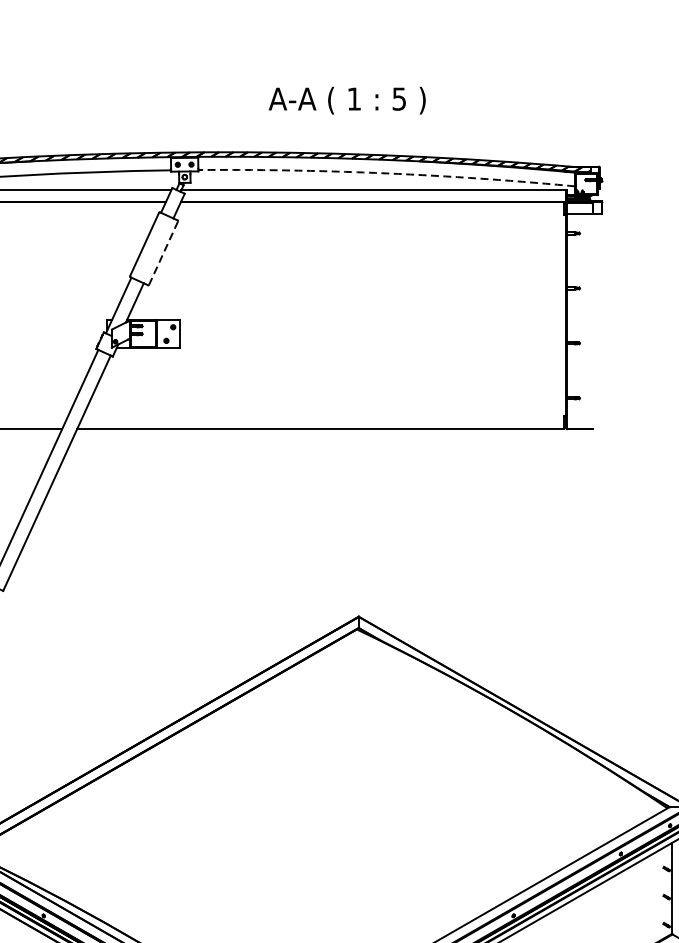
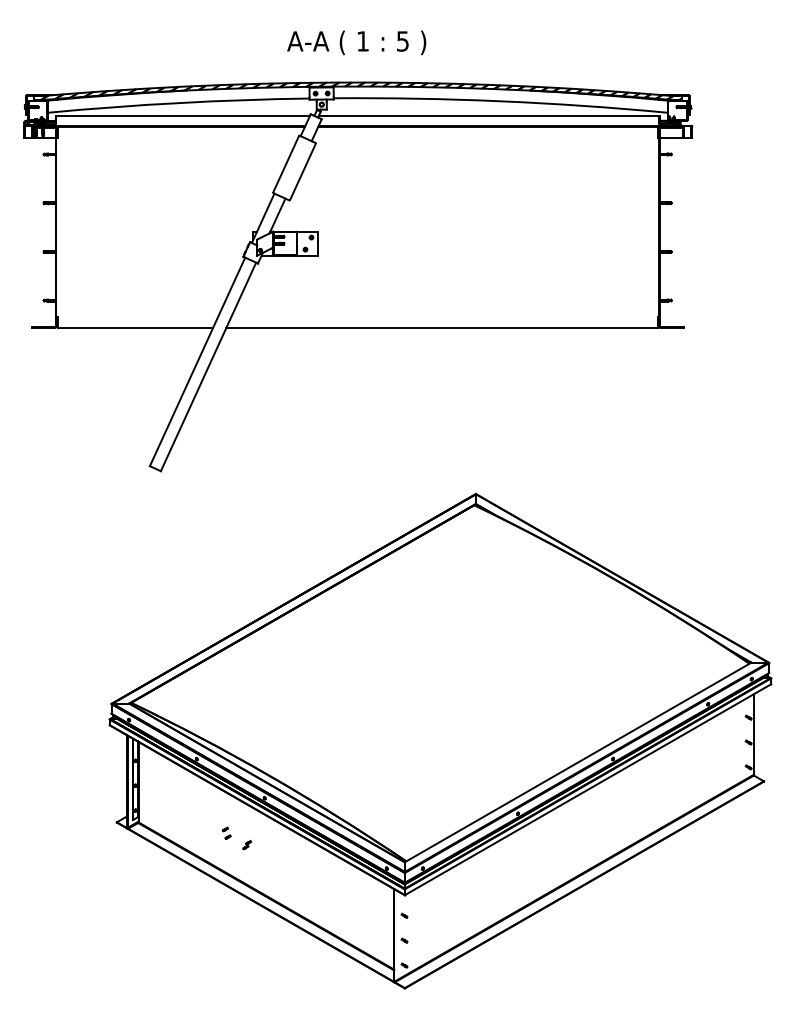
text: (347, 100) -> (356, 42), moved
arc: (386, 173) -> (500, 101), dashed -> solid
line: (163, 252) -> (302, 171), dashed -> solid

